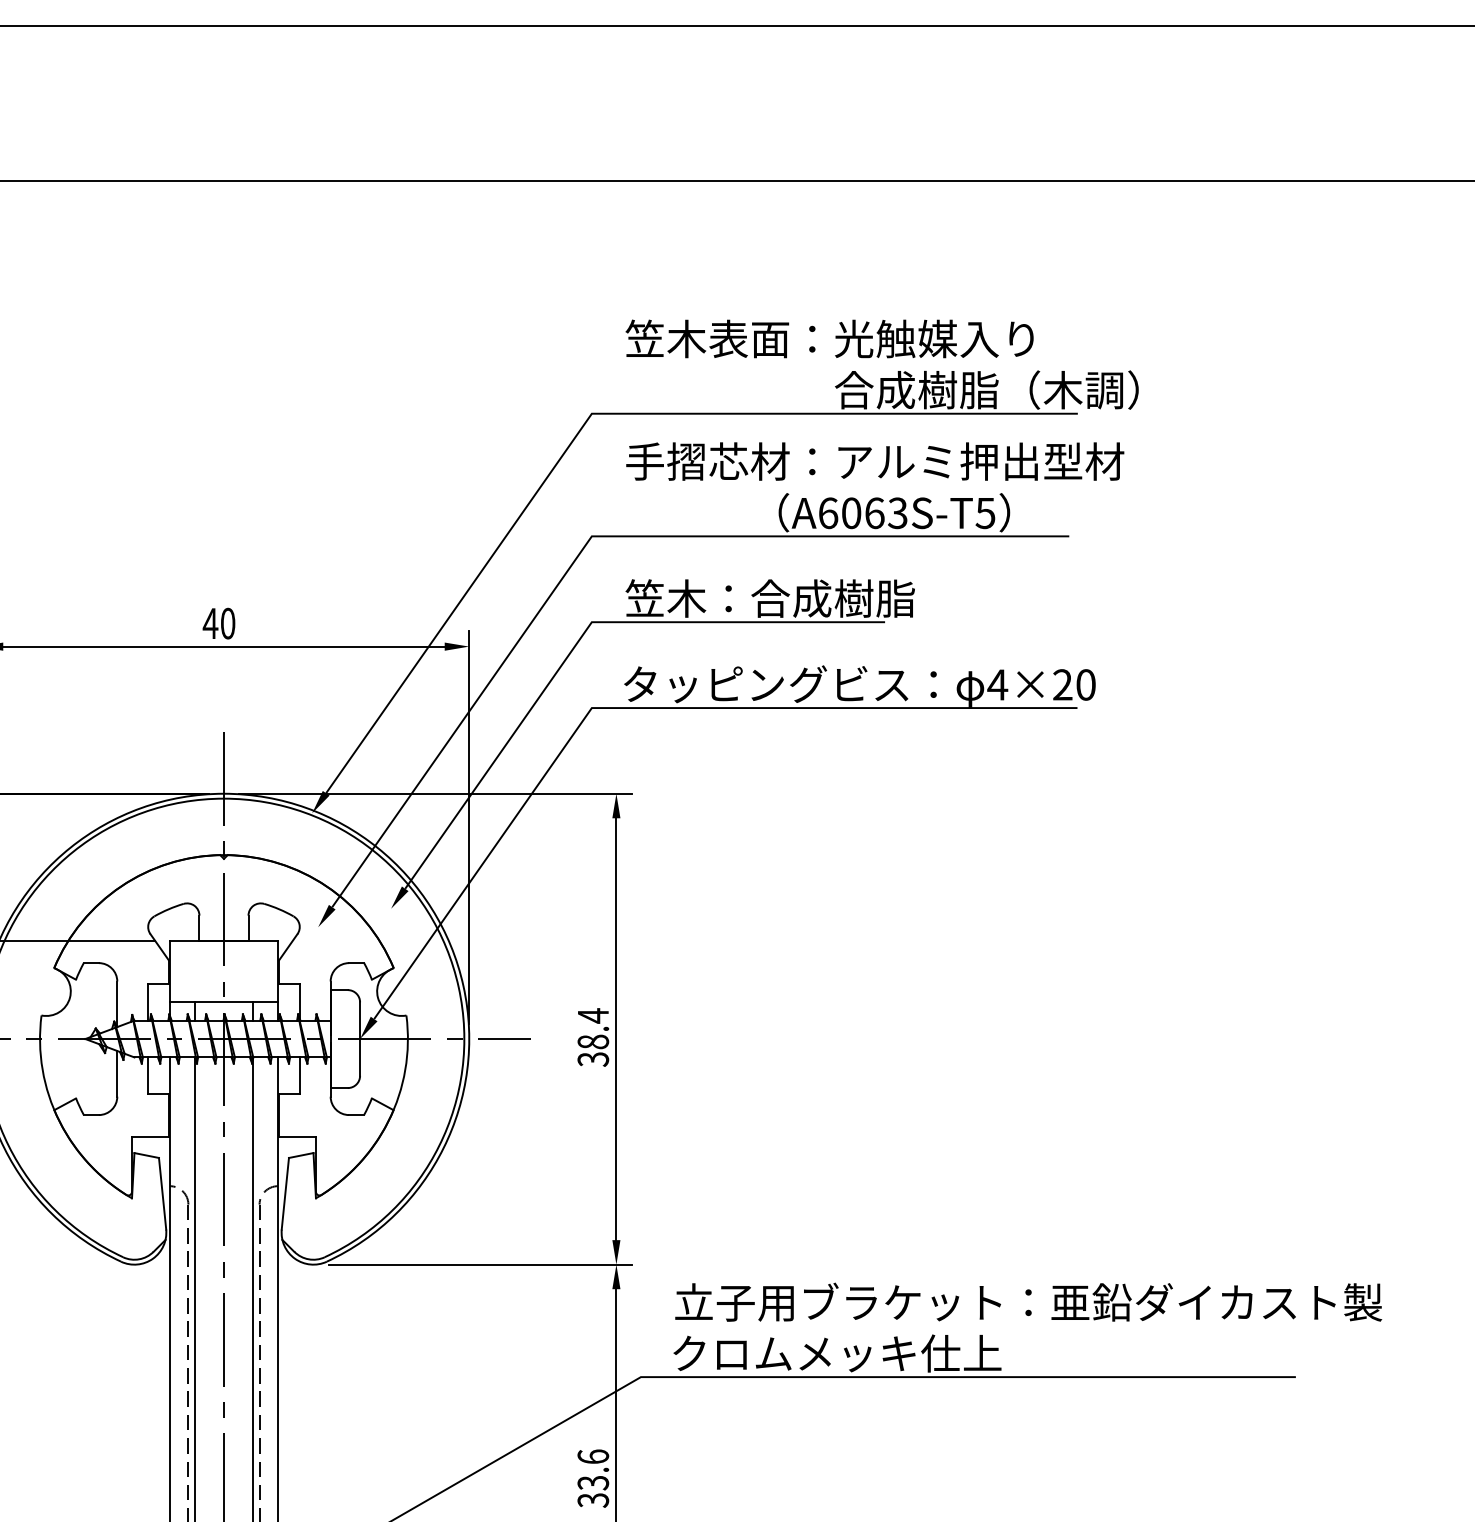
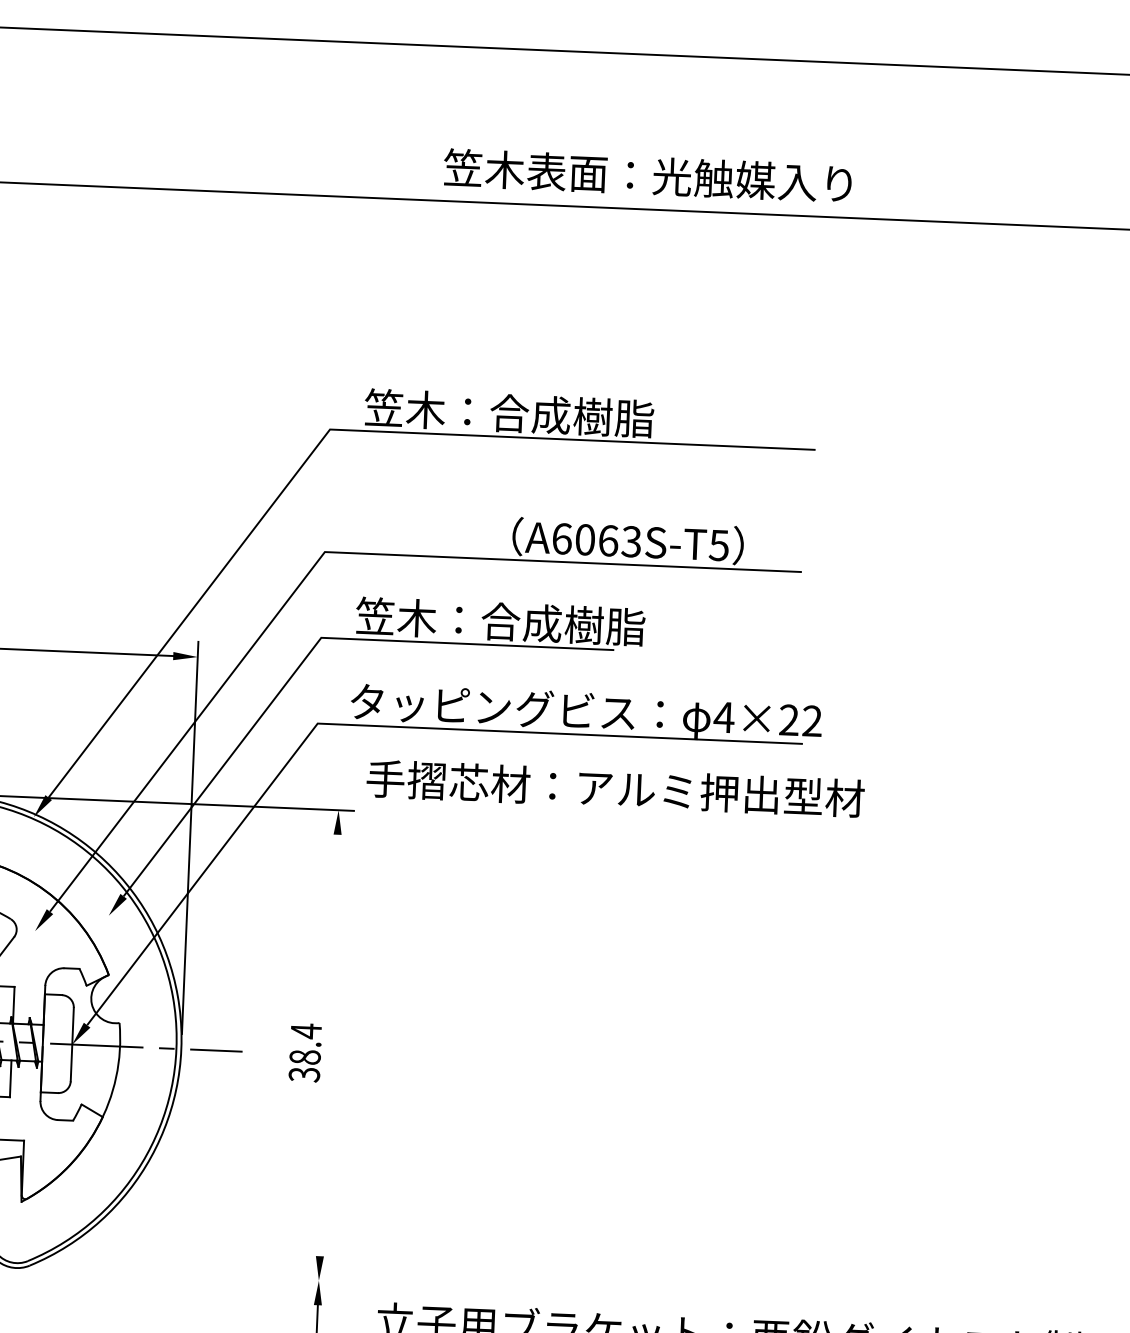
text: (829, 338) -> (647, 175), moved
text: (881, 389) -> (620, 417), 合成樹脂（木調） -> 笠木：合成樹脂
text: (875, 461) -> (615, 788), moved
text: (1085, 684) -> (811, 720), 4×20 -> 4×22
line: (616, 1029) -> (328, 1045), removed
line: (479, 1264) -> (182, 1274), removed

